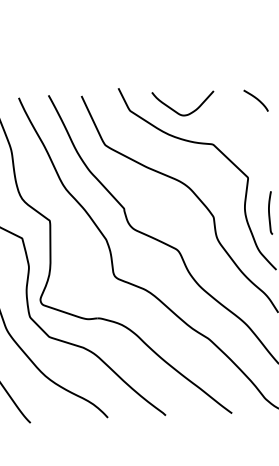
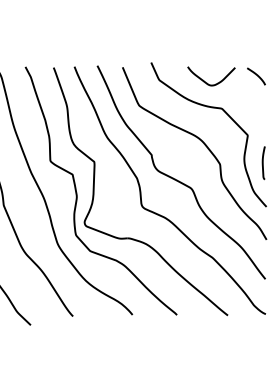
curve: (178, 111) -> (207, 82), moved

